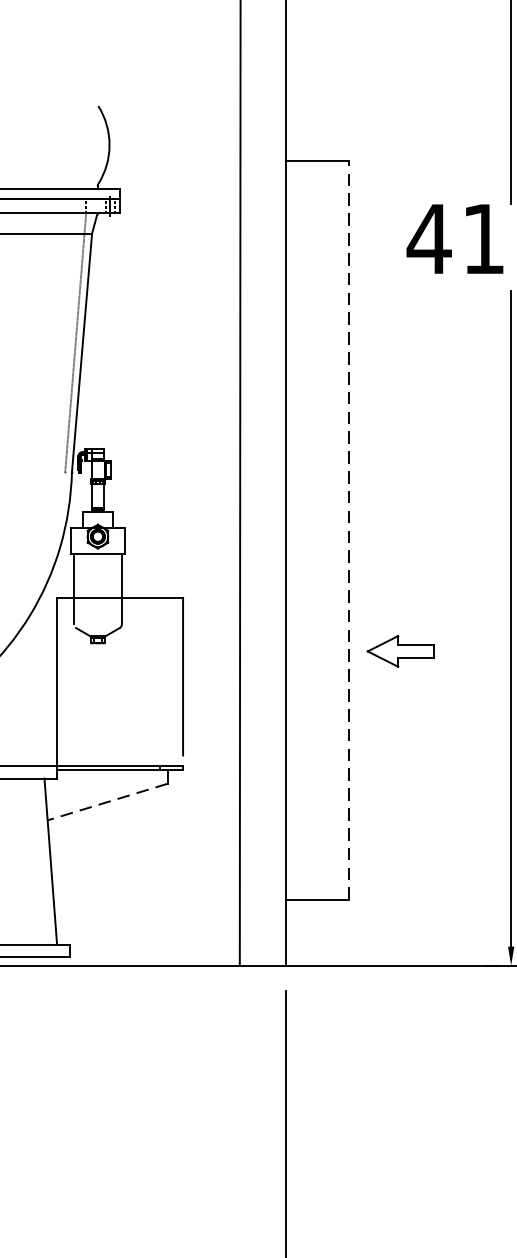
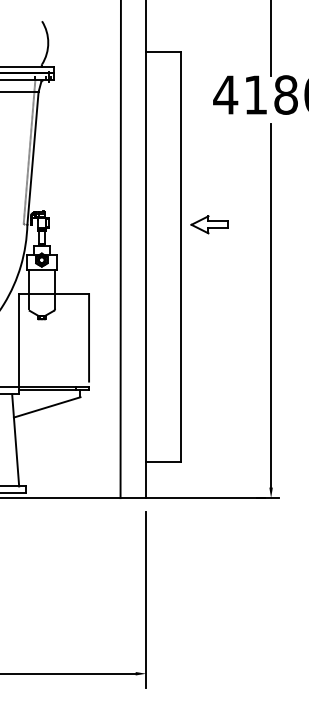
line: (349, 530) -> (181, 256), dashed -> solid
part: (400, 650) -> (209, 224), moved
line: (108, 802) -> (47, 407), dashed -> solid

